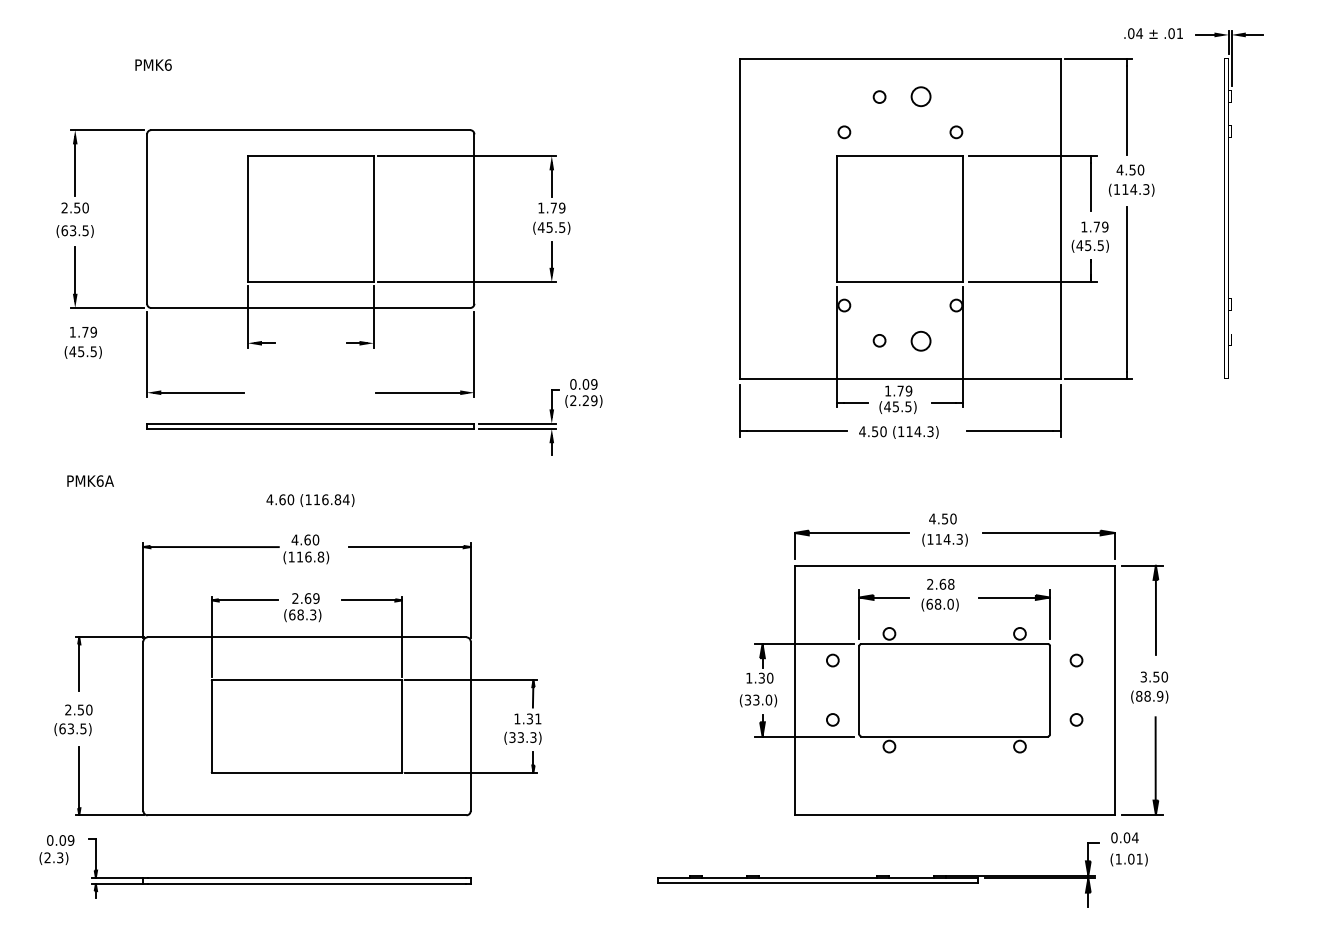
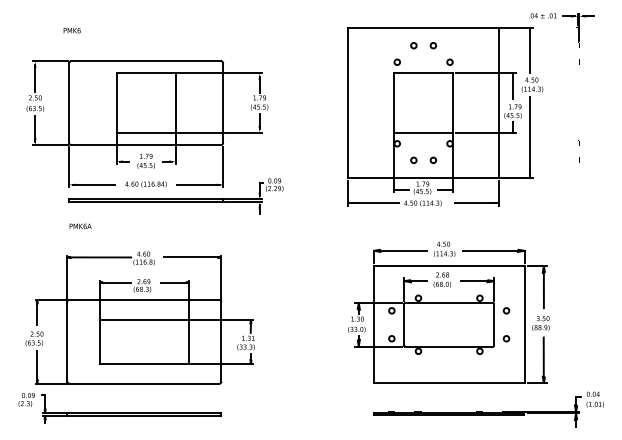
circle: (921, 96) -> (433, 45), size x0.62
circle: (921, 338) -> (433, 159), size x0.62
text: (81, 341) -> (145, 160), moved
text: (90, 481) -> (80, 226), moved
text: (309, 500) -> (145, 184), moved
part: (902, 870) -> (488, 409), moved

